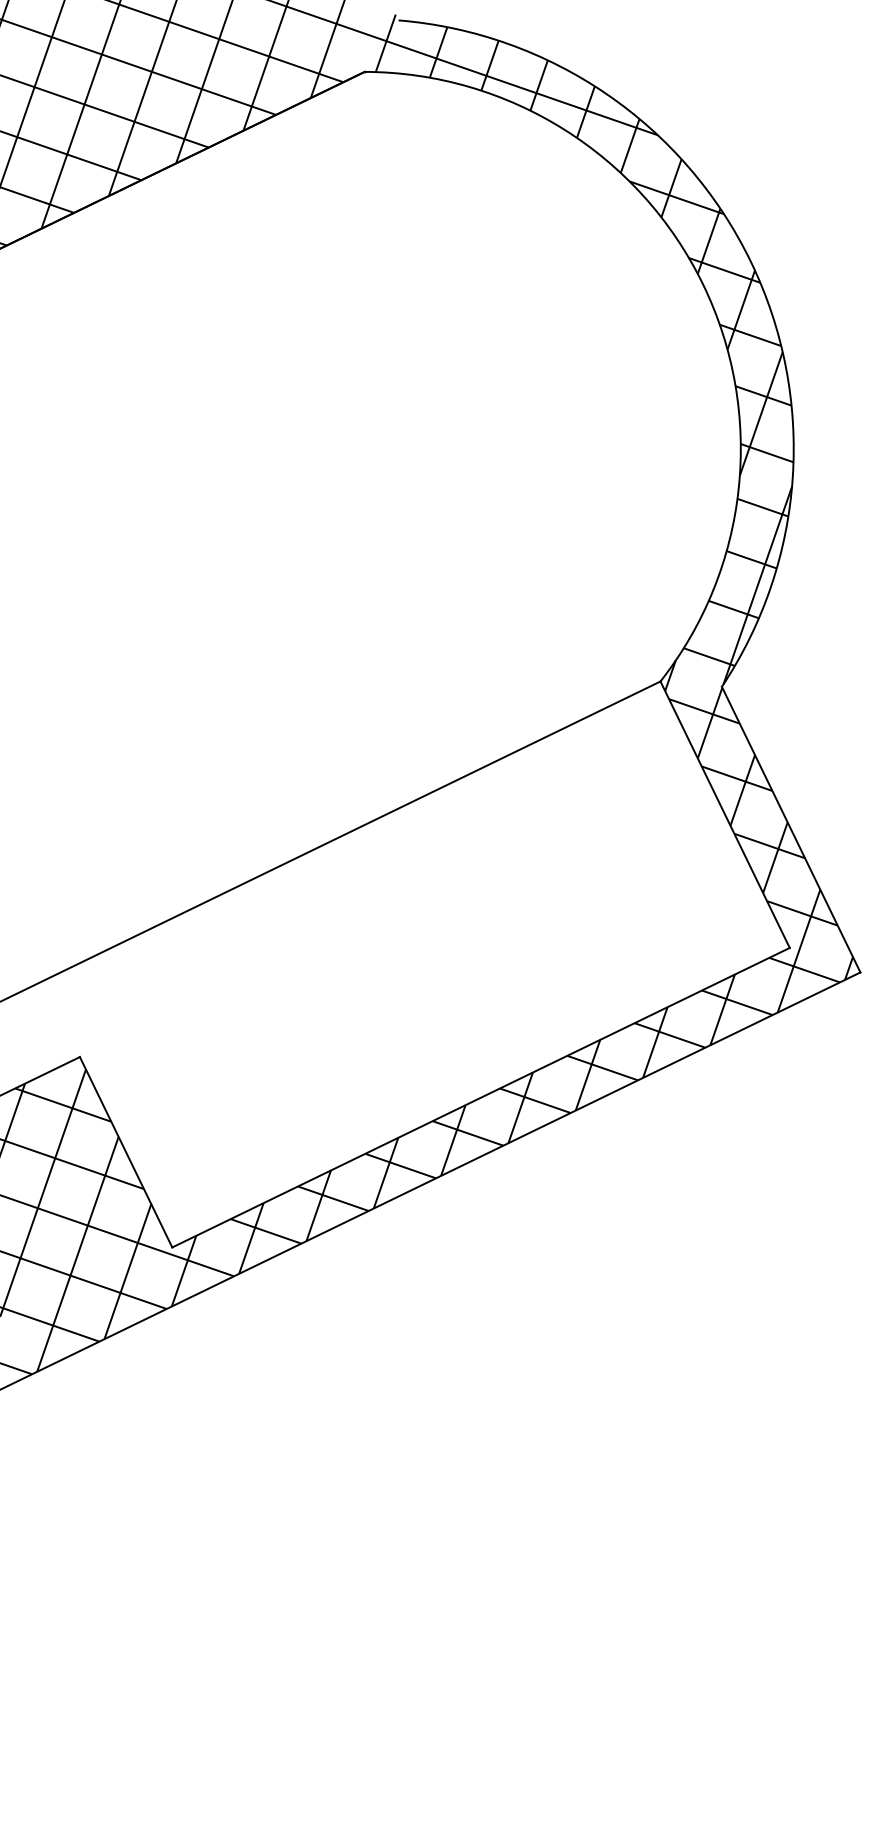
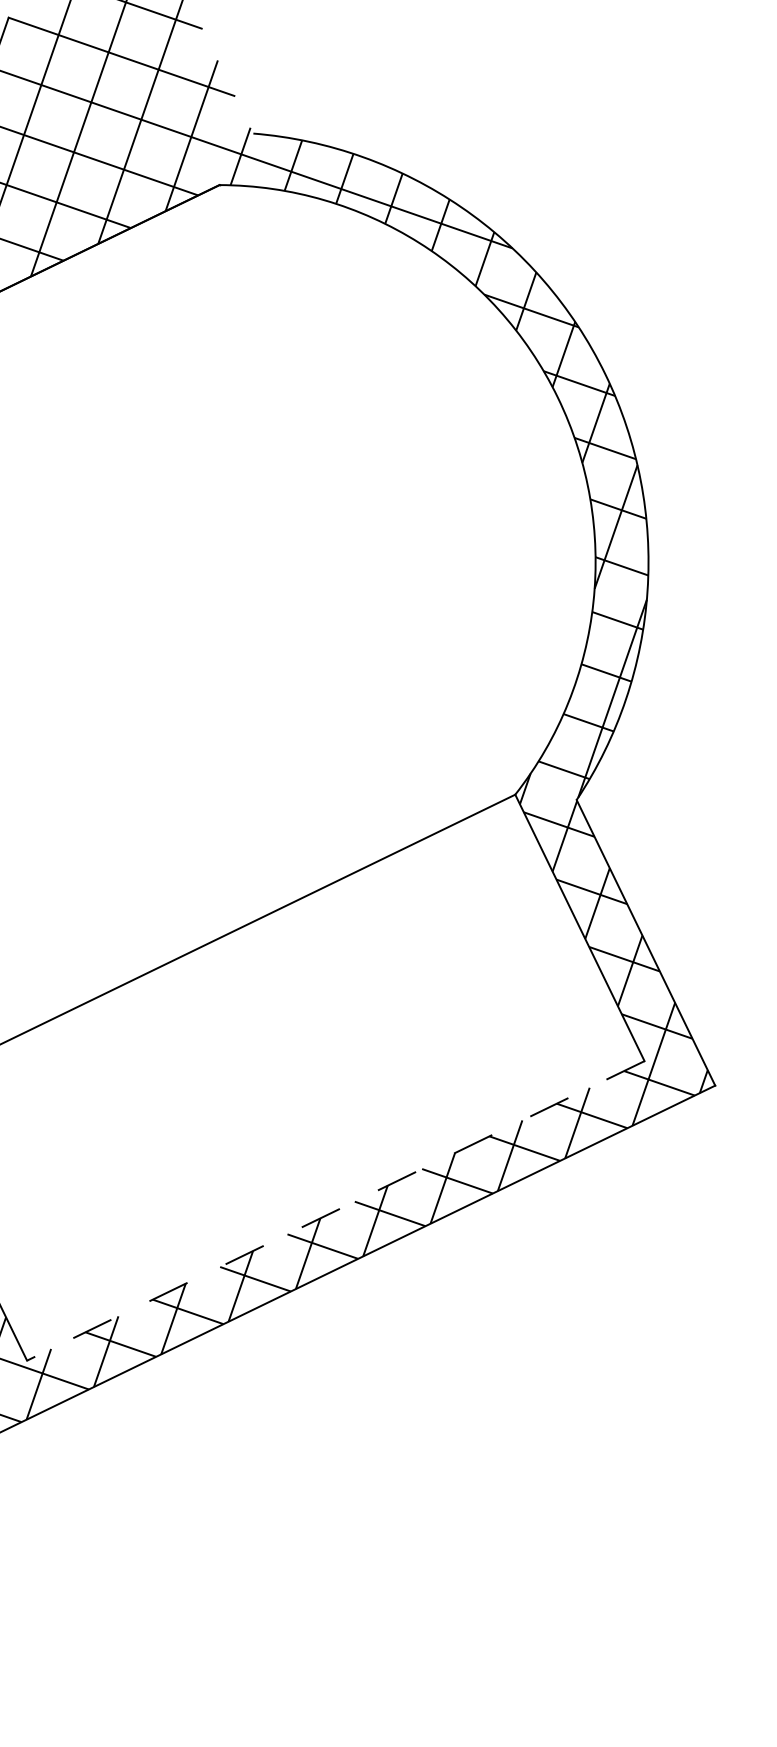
line: (480, 1097) -> (335, 1210), solid -> dashed

